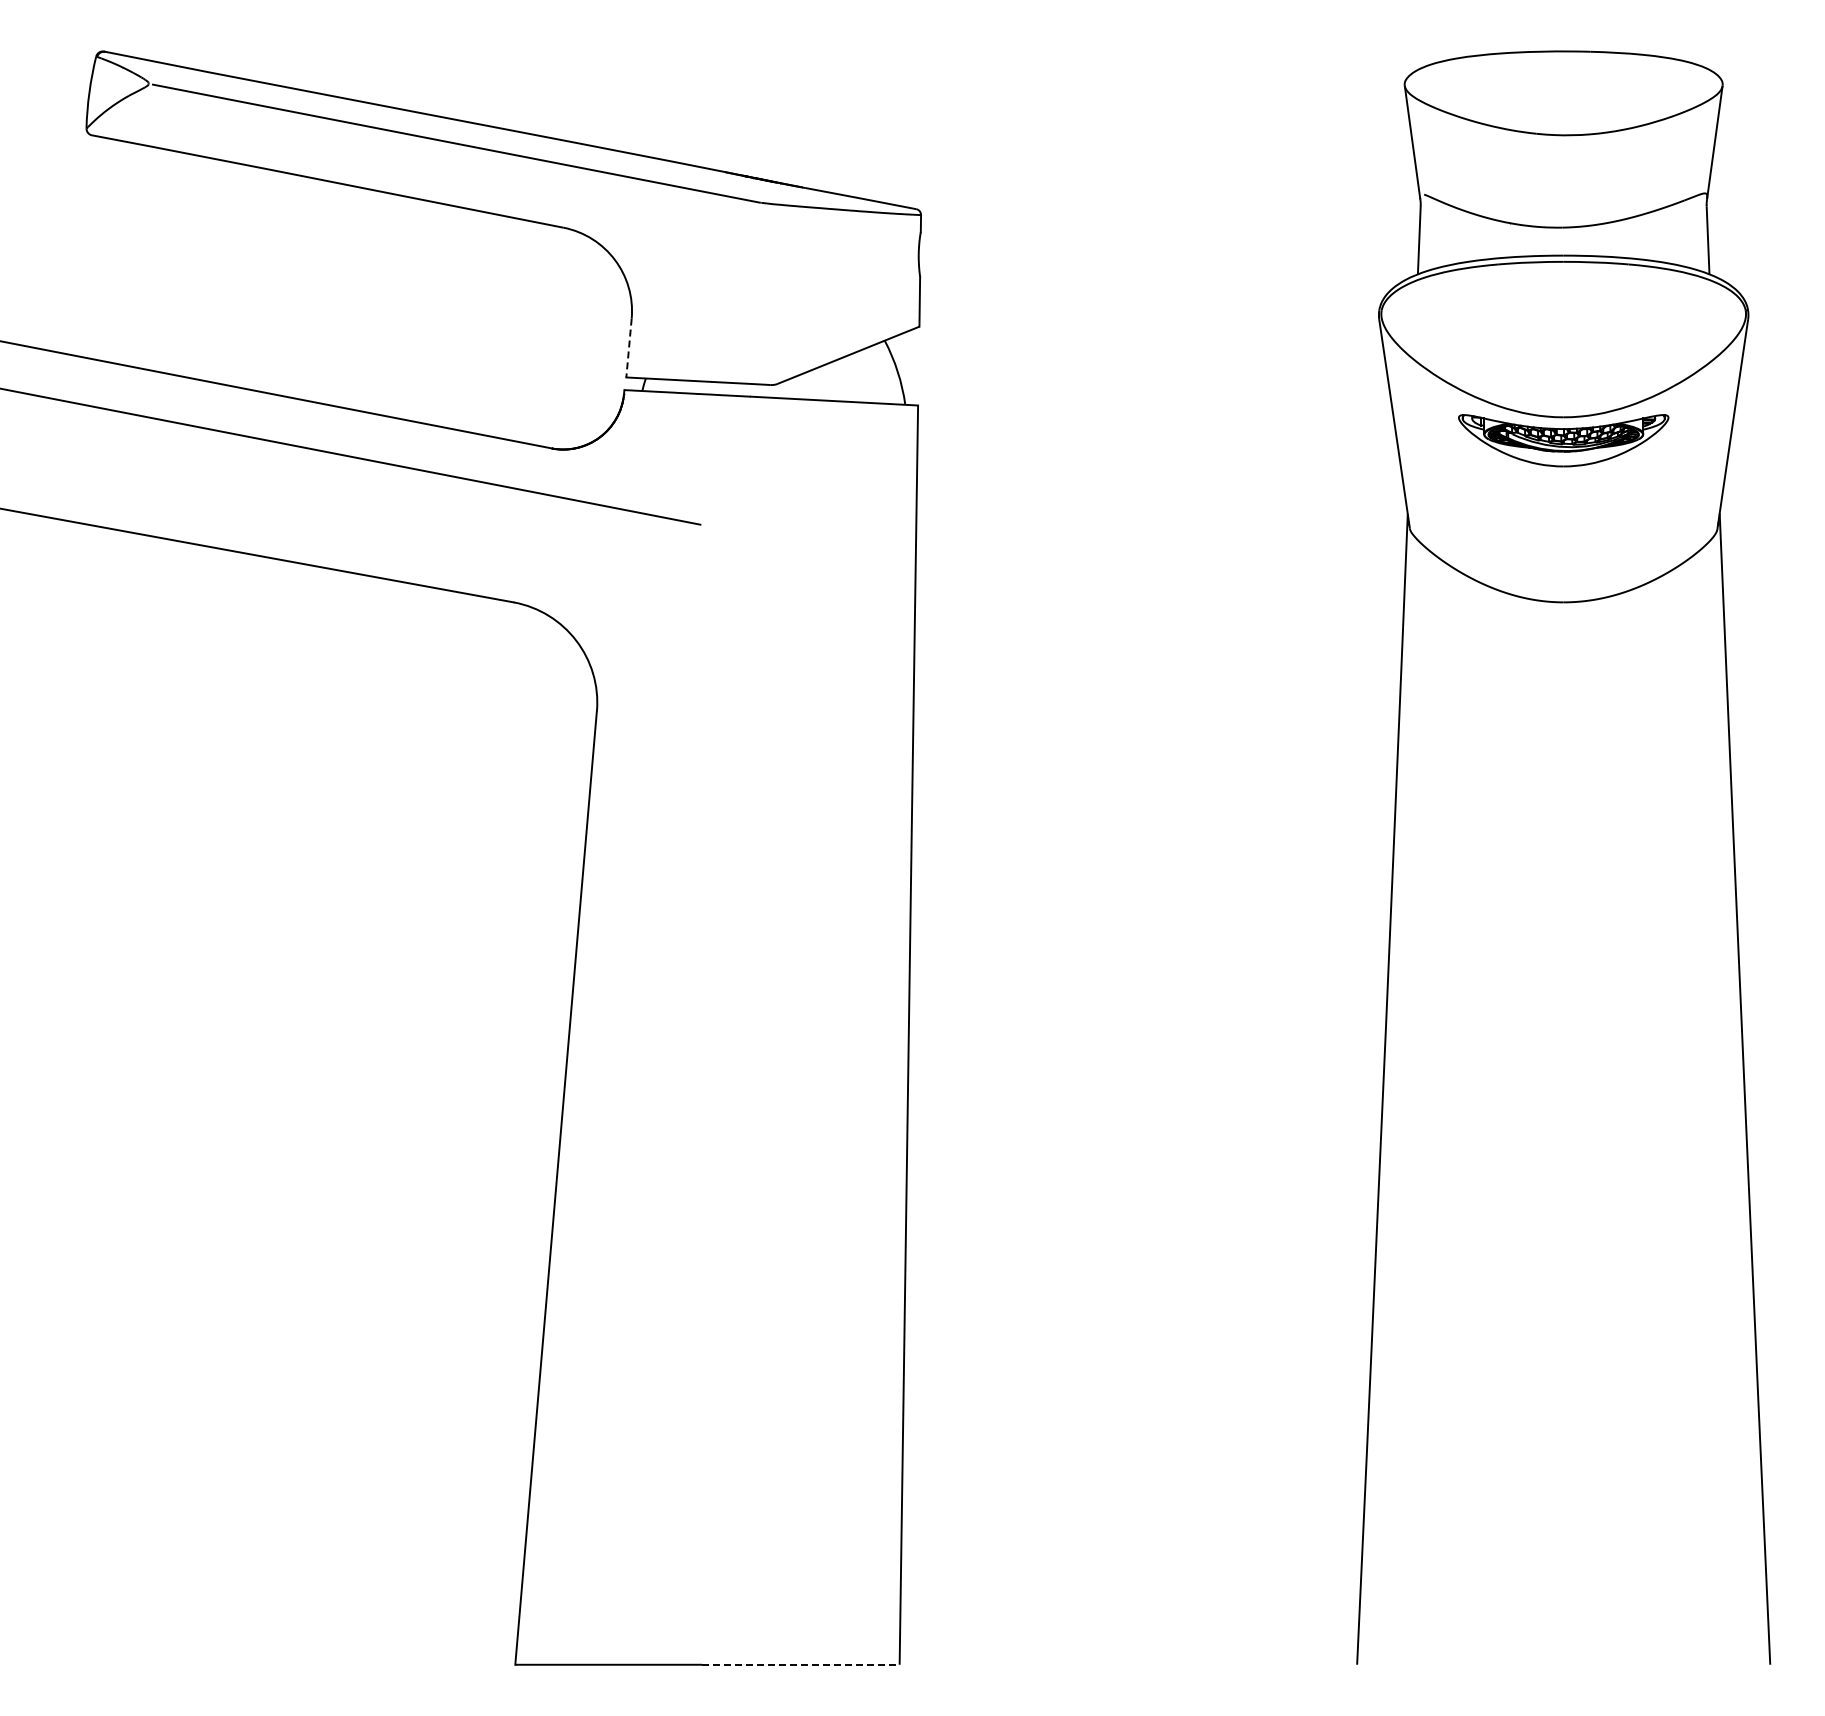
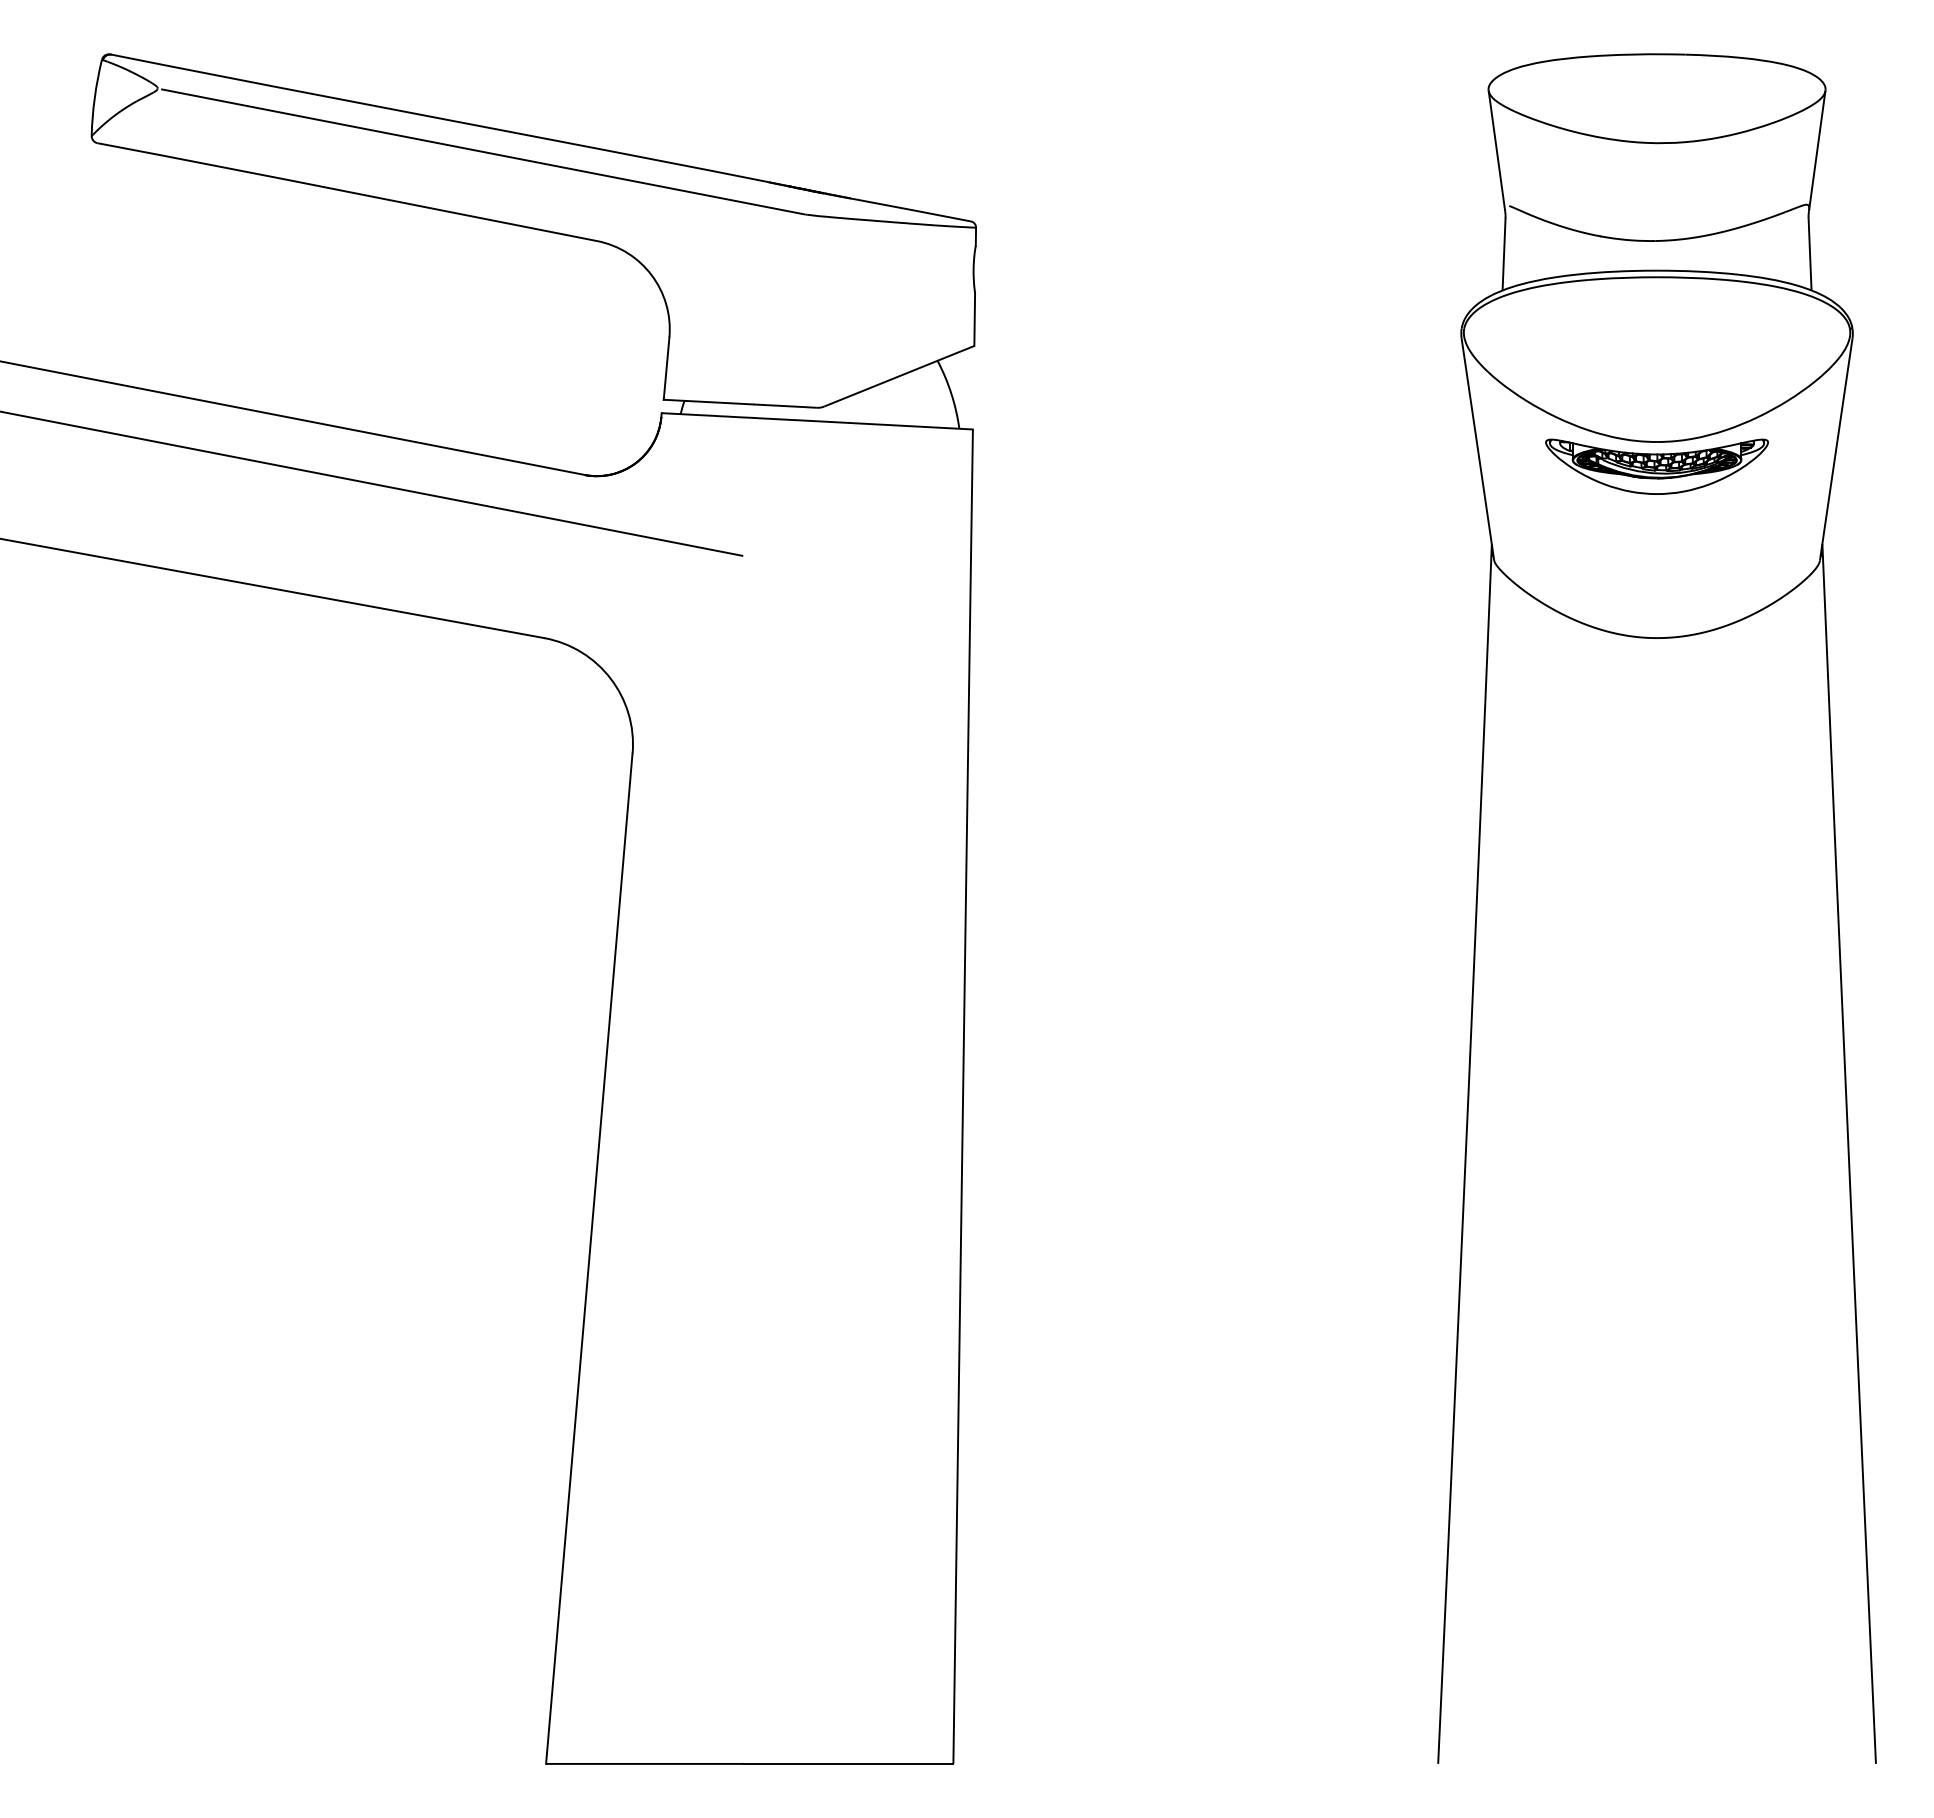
line: (629, 348) -> (667, 369), dashed -> solid
line: (800, 1664) -> (848, 1763), dashed -> solid

